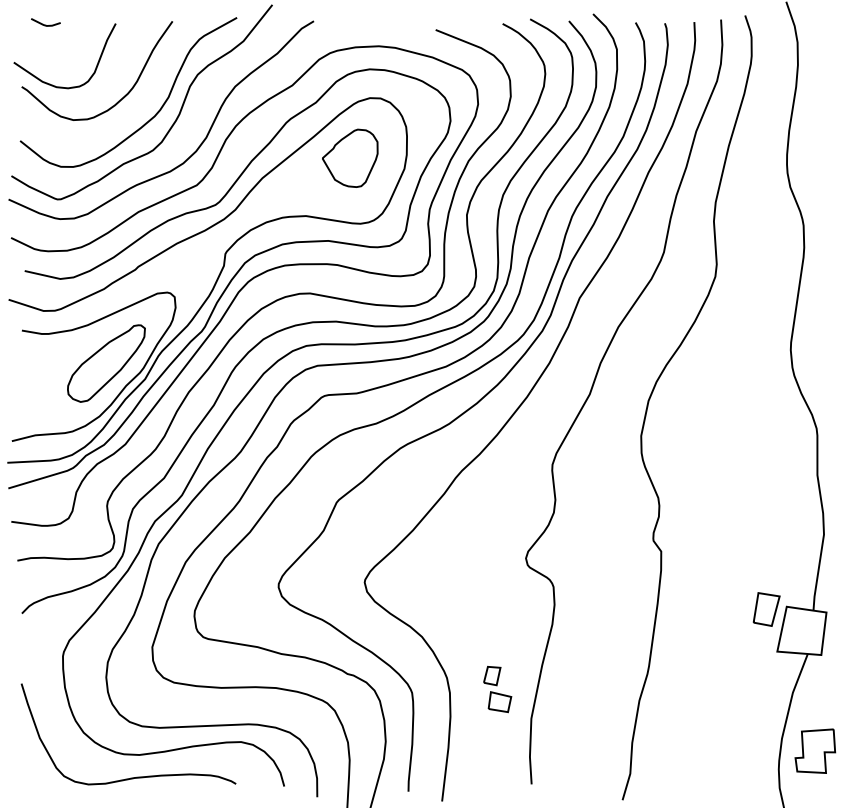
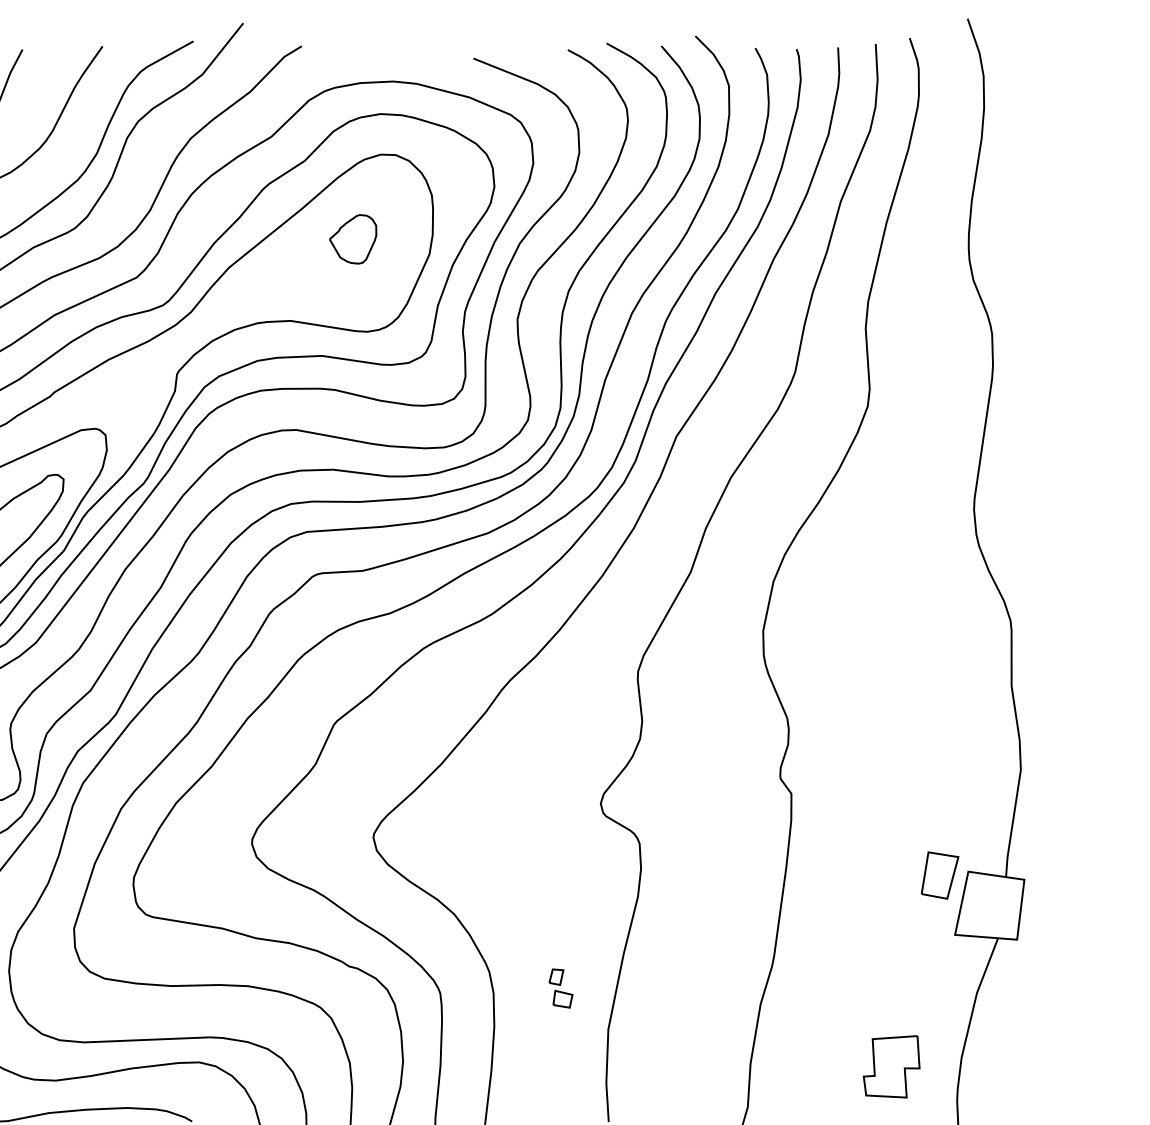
part: (350, 157) -> (353, 238), size x0.6
part: (497, 689) -> (560, 988), size x0.6
part: (815, 750) -> (891, 1065), moved

